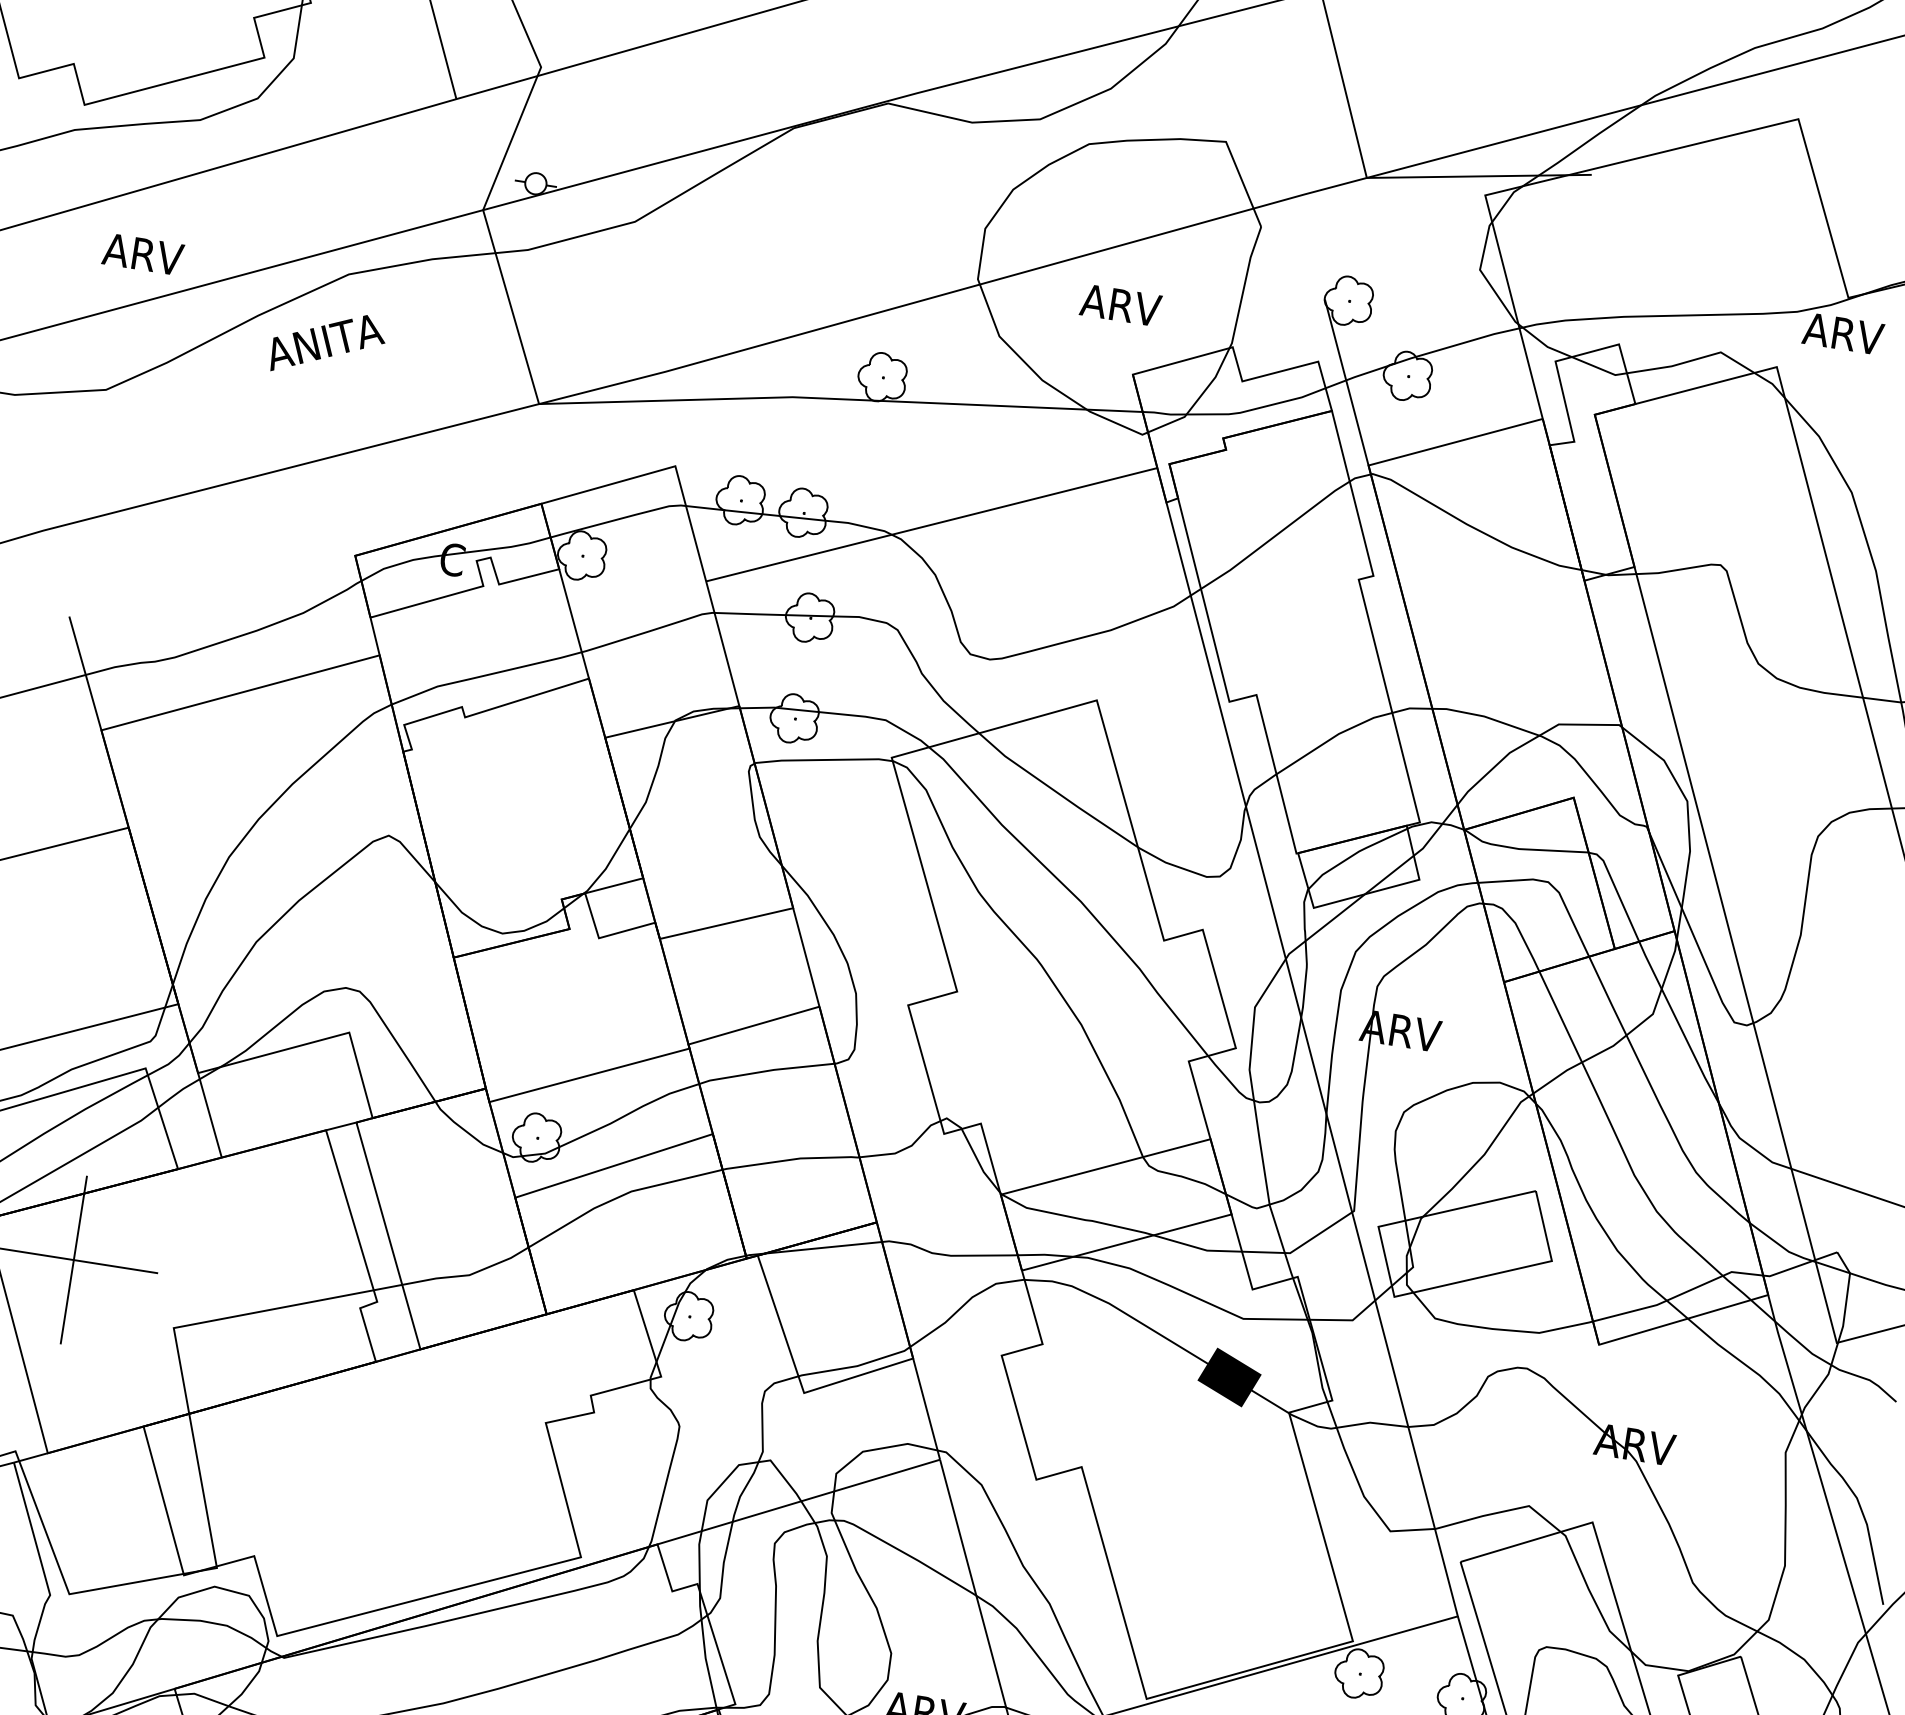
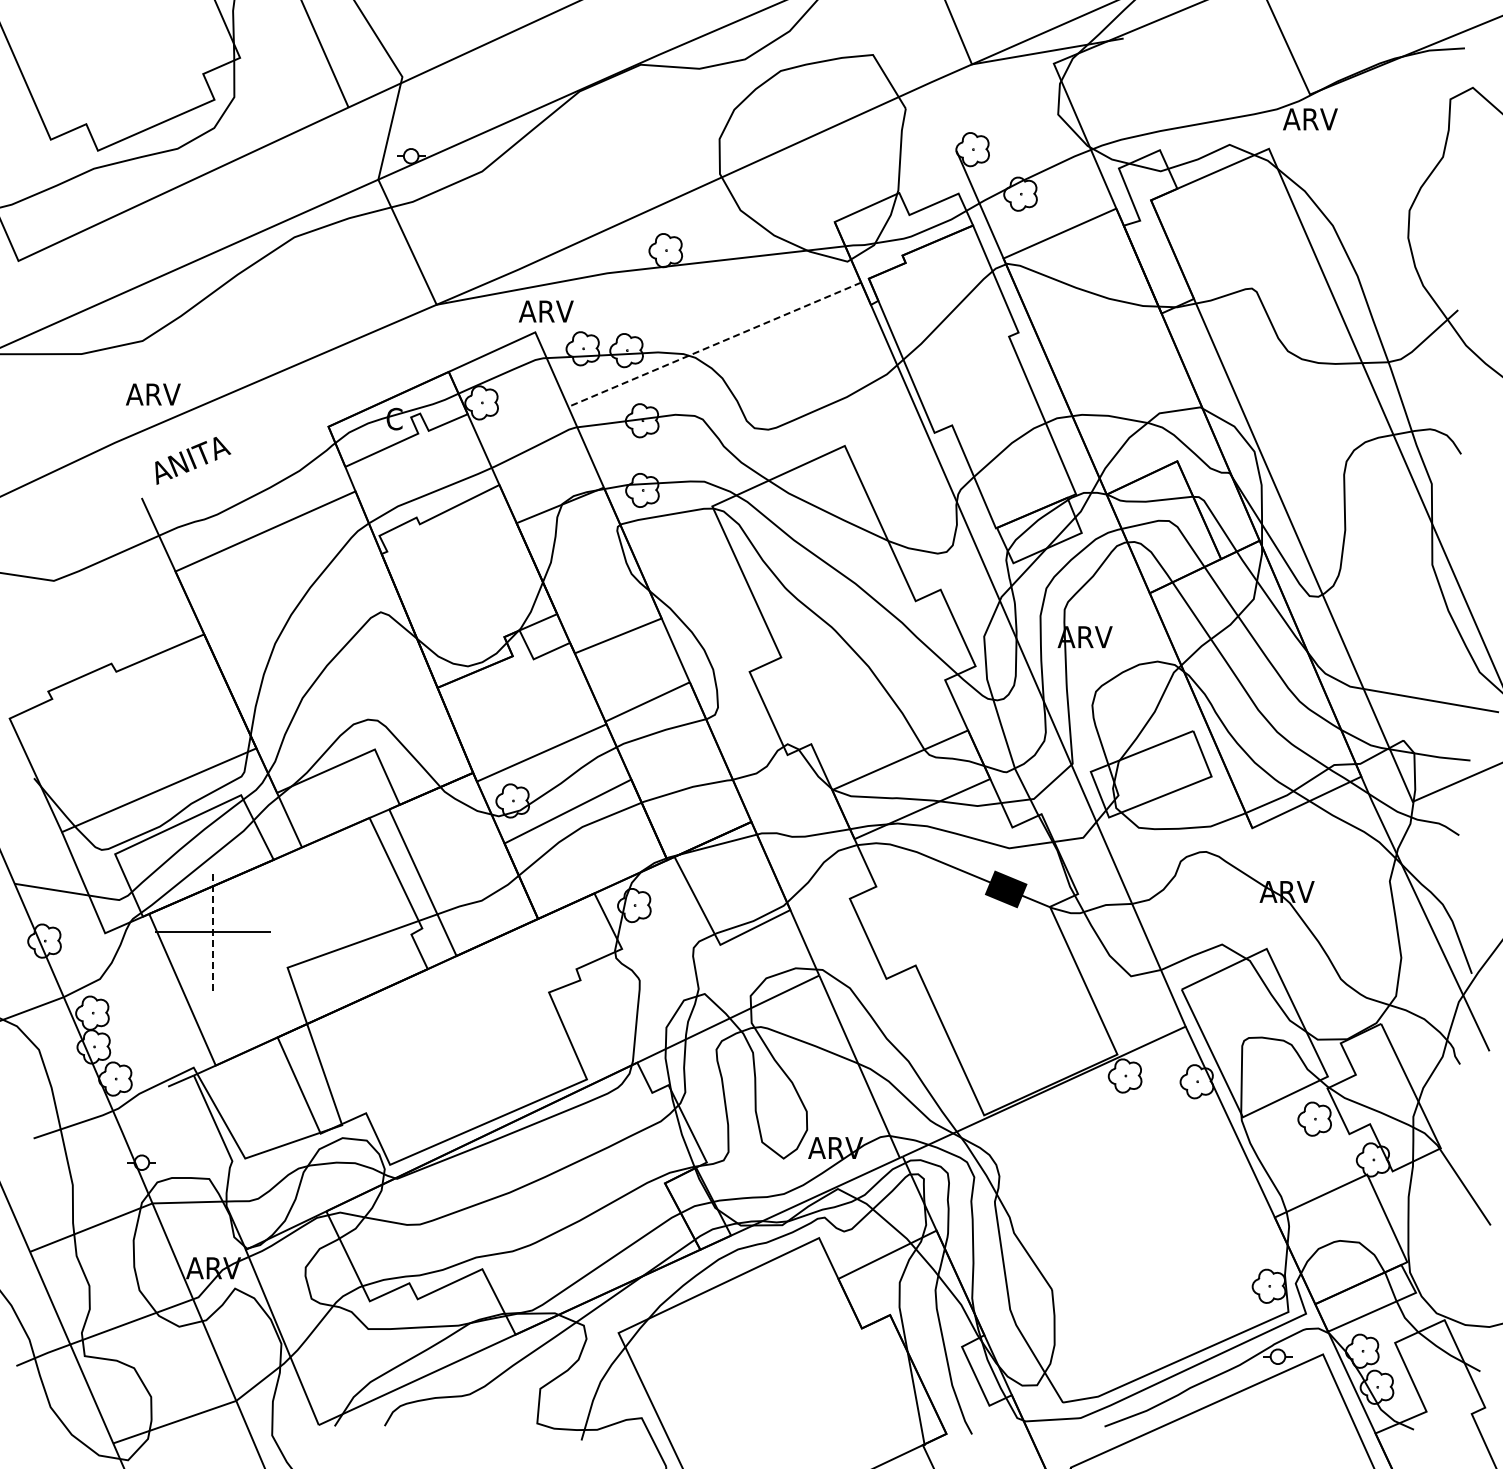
text: (143, 254) -> (153, 394), moved
text: (1119, 305) -> (545, 311), moved
text: (329, 344) -> (193, 460), moved
line: (931, 524) -> (714, 344), solid -> dashed
line: (73, 1260) -> (212, 932), solid -> dashed

